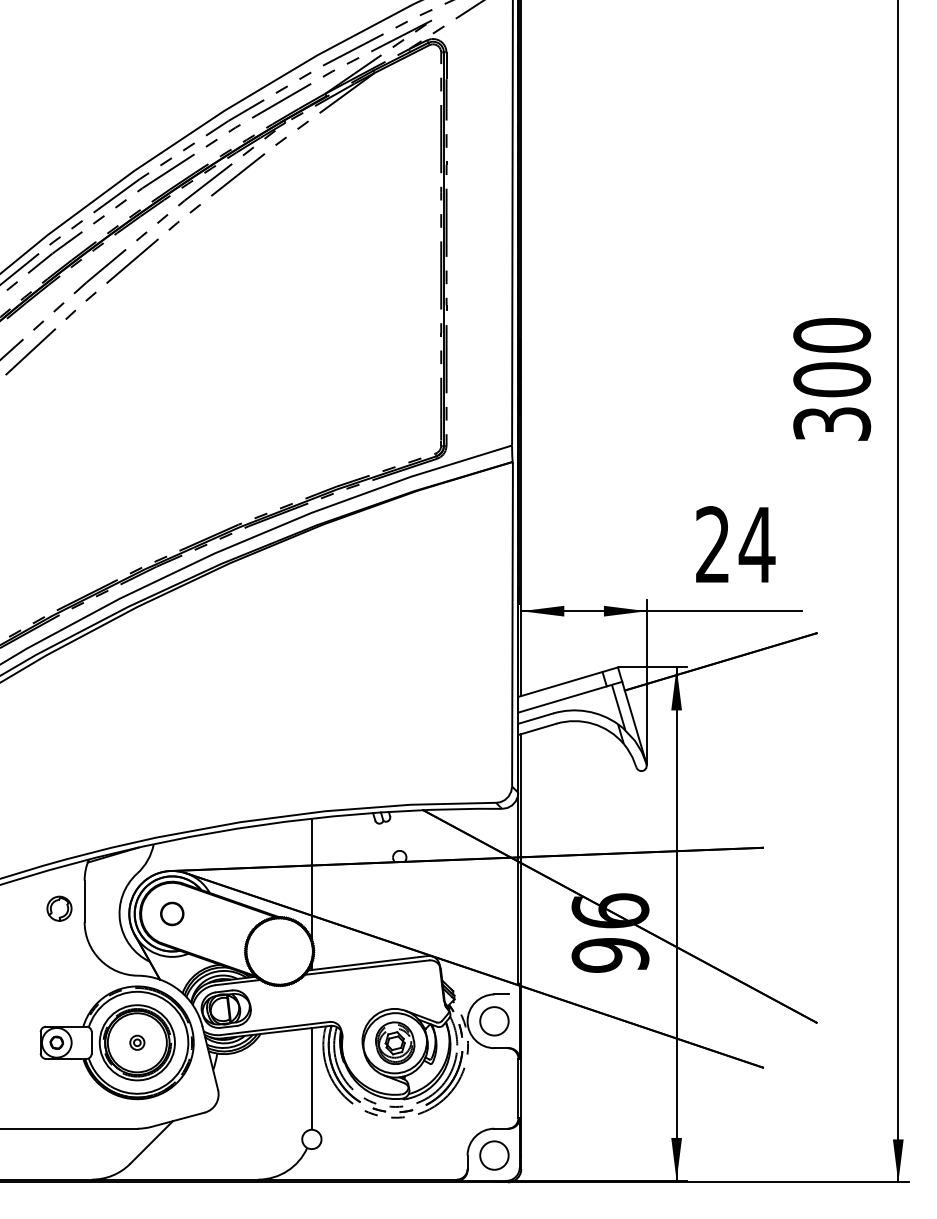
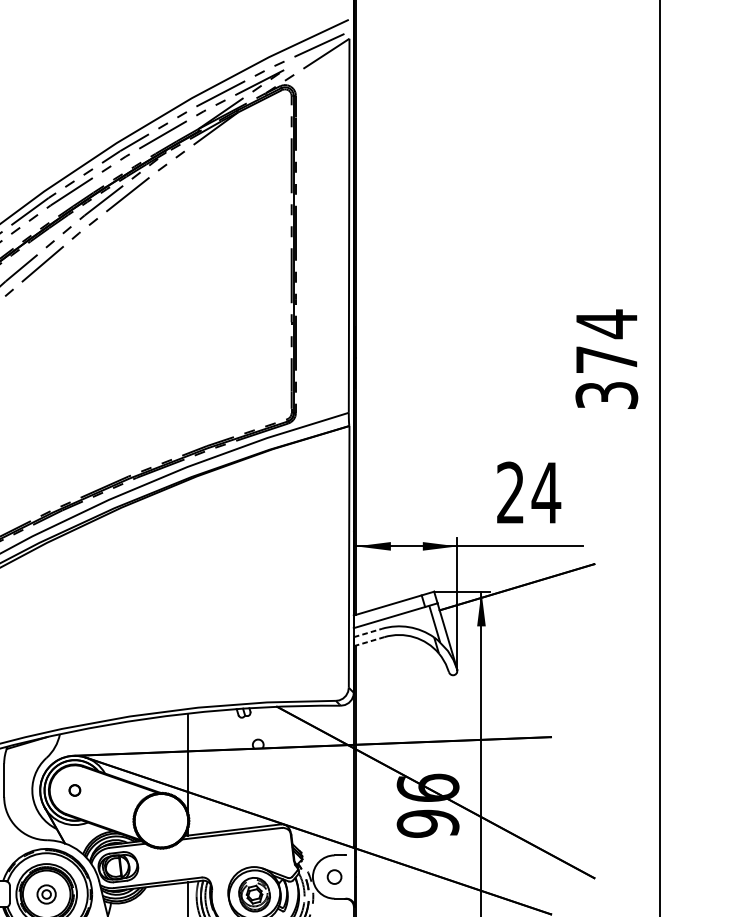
text: (832, 357) -> (607, 341), 300 -> 374
line: (536, 718) -> (368, 632), solid -> dashed
line: (537, 729) -> (369, 641), solid -> dashed
part: (172, 913) -> (75, 790), size x0.6
circle: (494, 1021) -> (334, 877), size x0.6
part: (137, 1042) -> (46, 894), size x1.6

